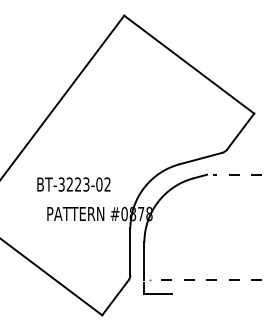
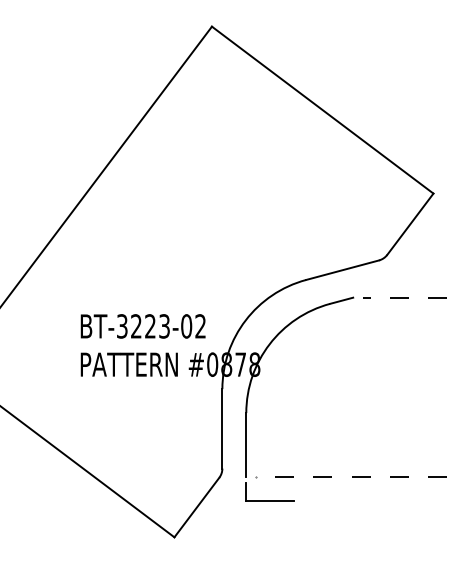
text: (73, 184) -> (142, 326), moved

